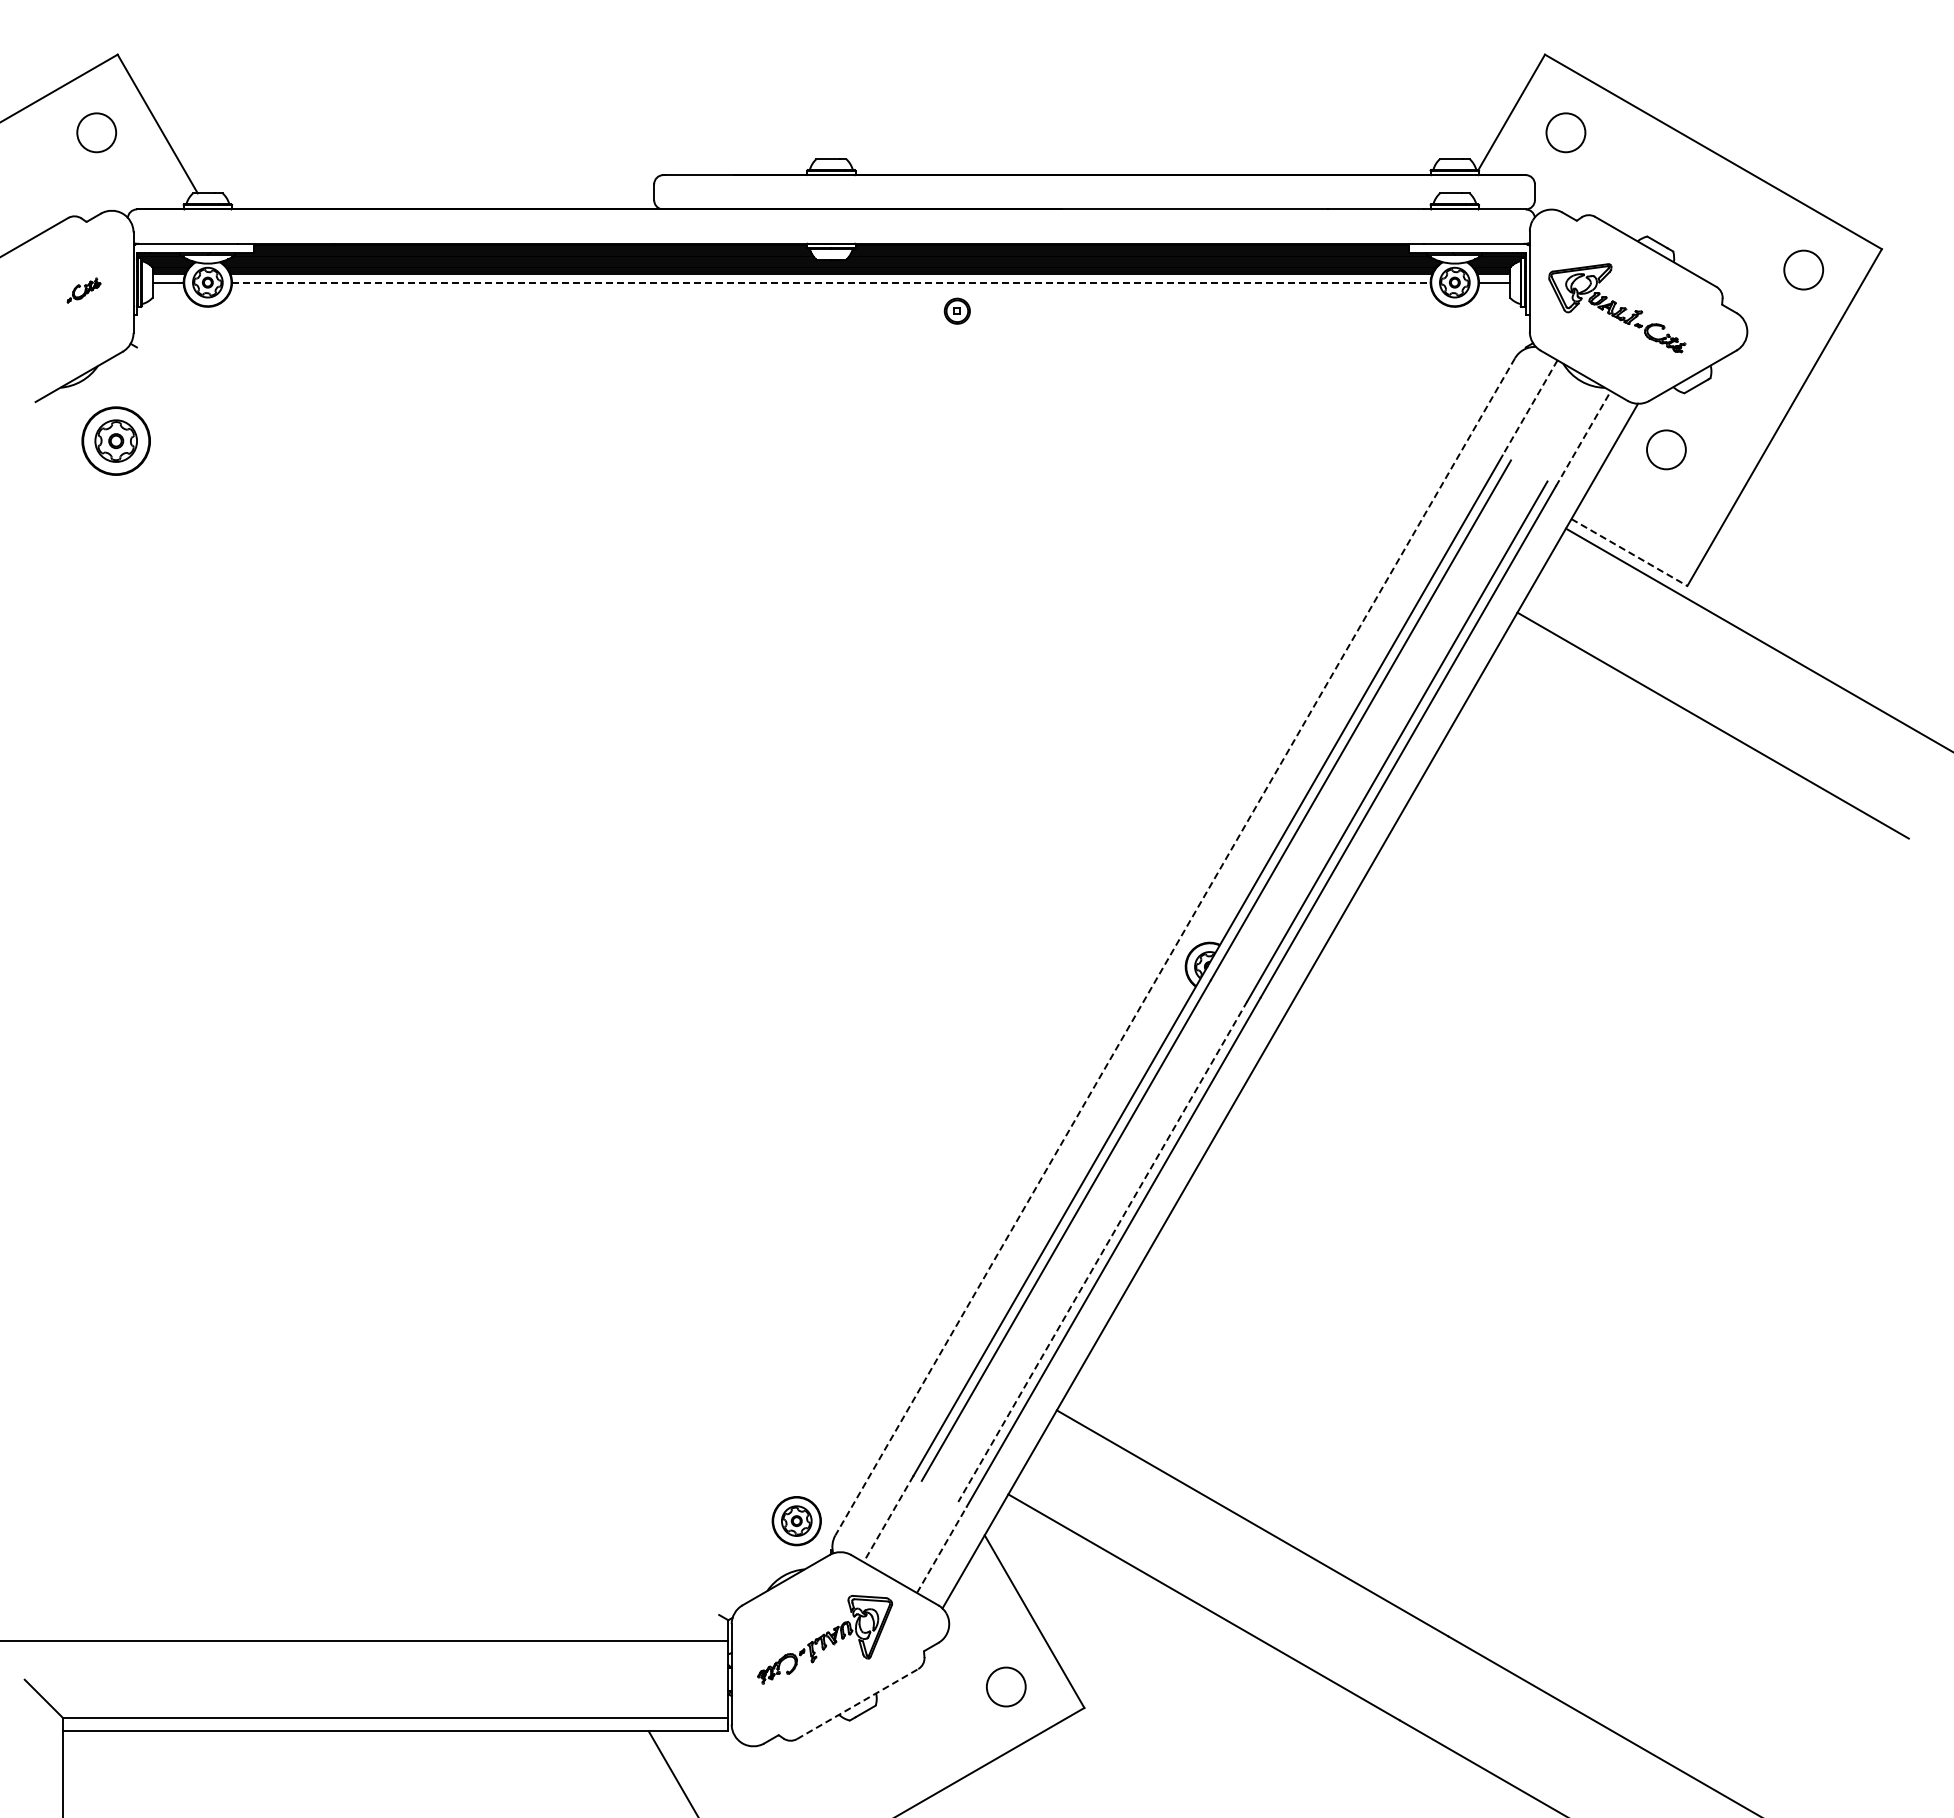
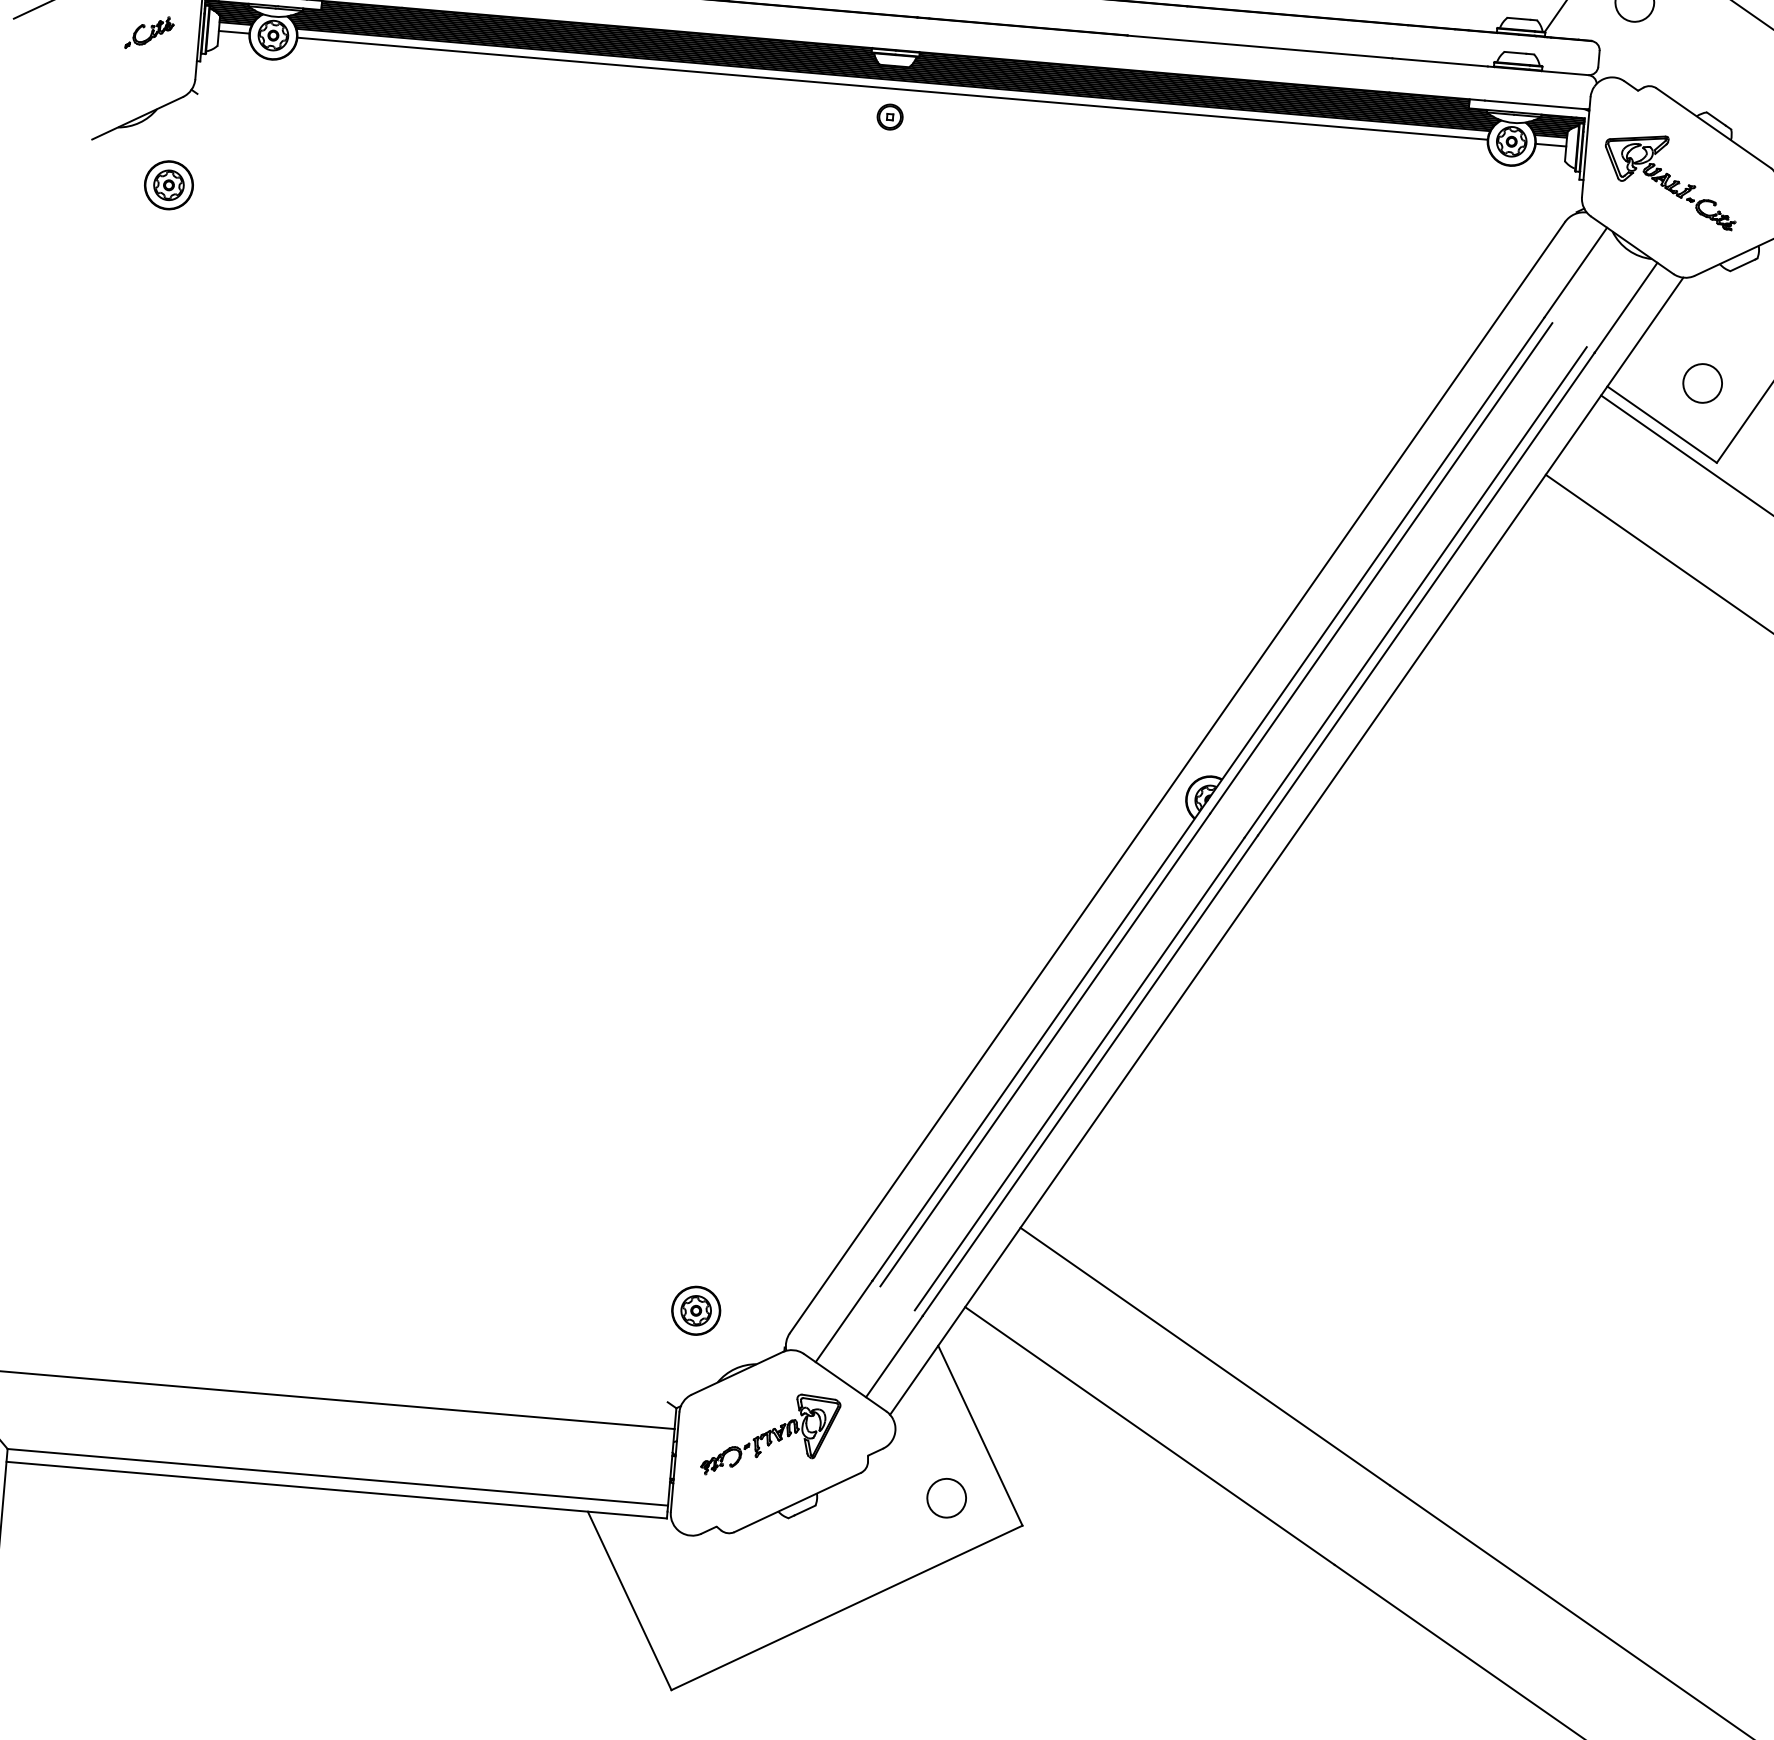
line: (831, 282) -> (892, 88), dashed -> solid
part: (83, 290) -> (149, 32), size x1.43
part: (956, 310) -> (889, 116), moved
line: (1530, 407) -> (1576, 272), dashed -> solid
line: (1583, 438) -> (1626, 307), dashed -> solid
part: (116, 441) -> (169, 185), size x0.71
circle: (1666, 449) -> (1702, 383), moved
line: (1629, 552) -> (1662, 424), dashed -> solid
line: (1175, 946) -> (1177, 777), dashed -> solid
line: (1102, 1252) -> (1079, 1074), dashed -> solid
line: (888, 1519) -> (844, 1321), dashed -> solid
part: (796, 1521) -> (695, 1311), moved
line: (941, 1549) -> (894, 1356), dashed -> solid
line: (857, 1704) -> (797, 1502), dashed -> solid

